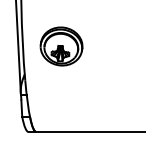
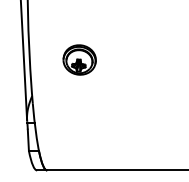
part: (61, 46) -> (79, 60), size x0.6

